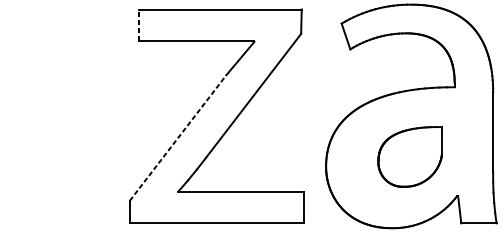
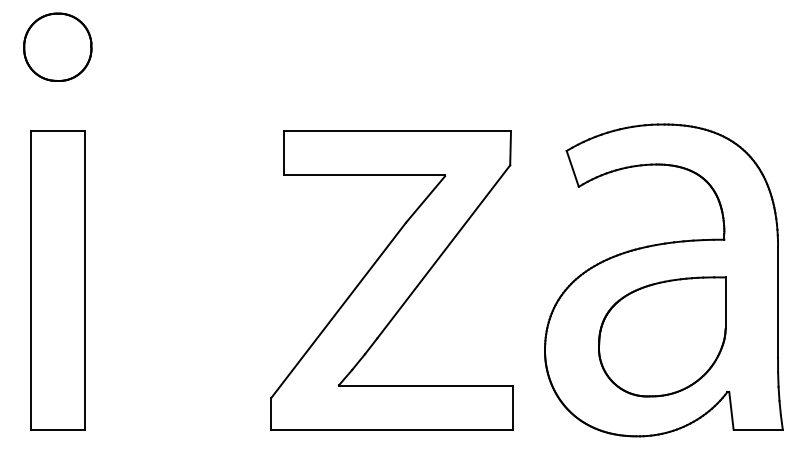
line: (138, 25) -> (283, 153), dashed -> solid
line: (178, 138) -> (338, 310), dashed -> solid
part: (410, 156) -> (662, 336), size x1.43

